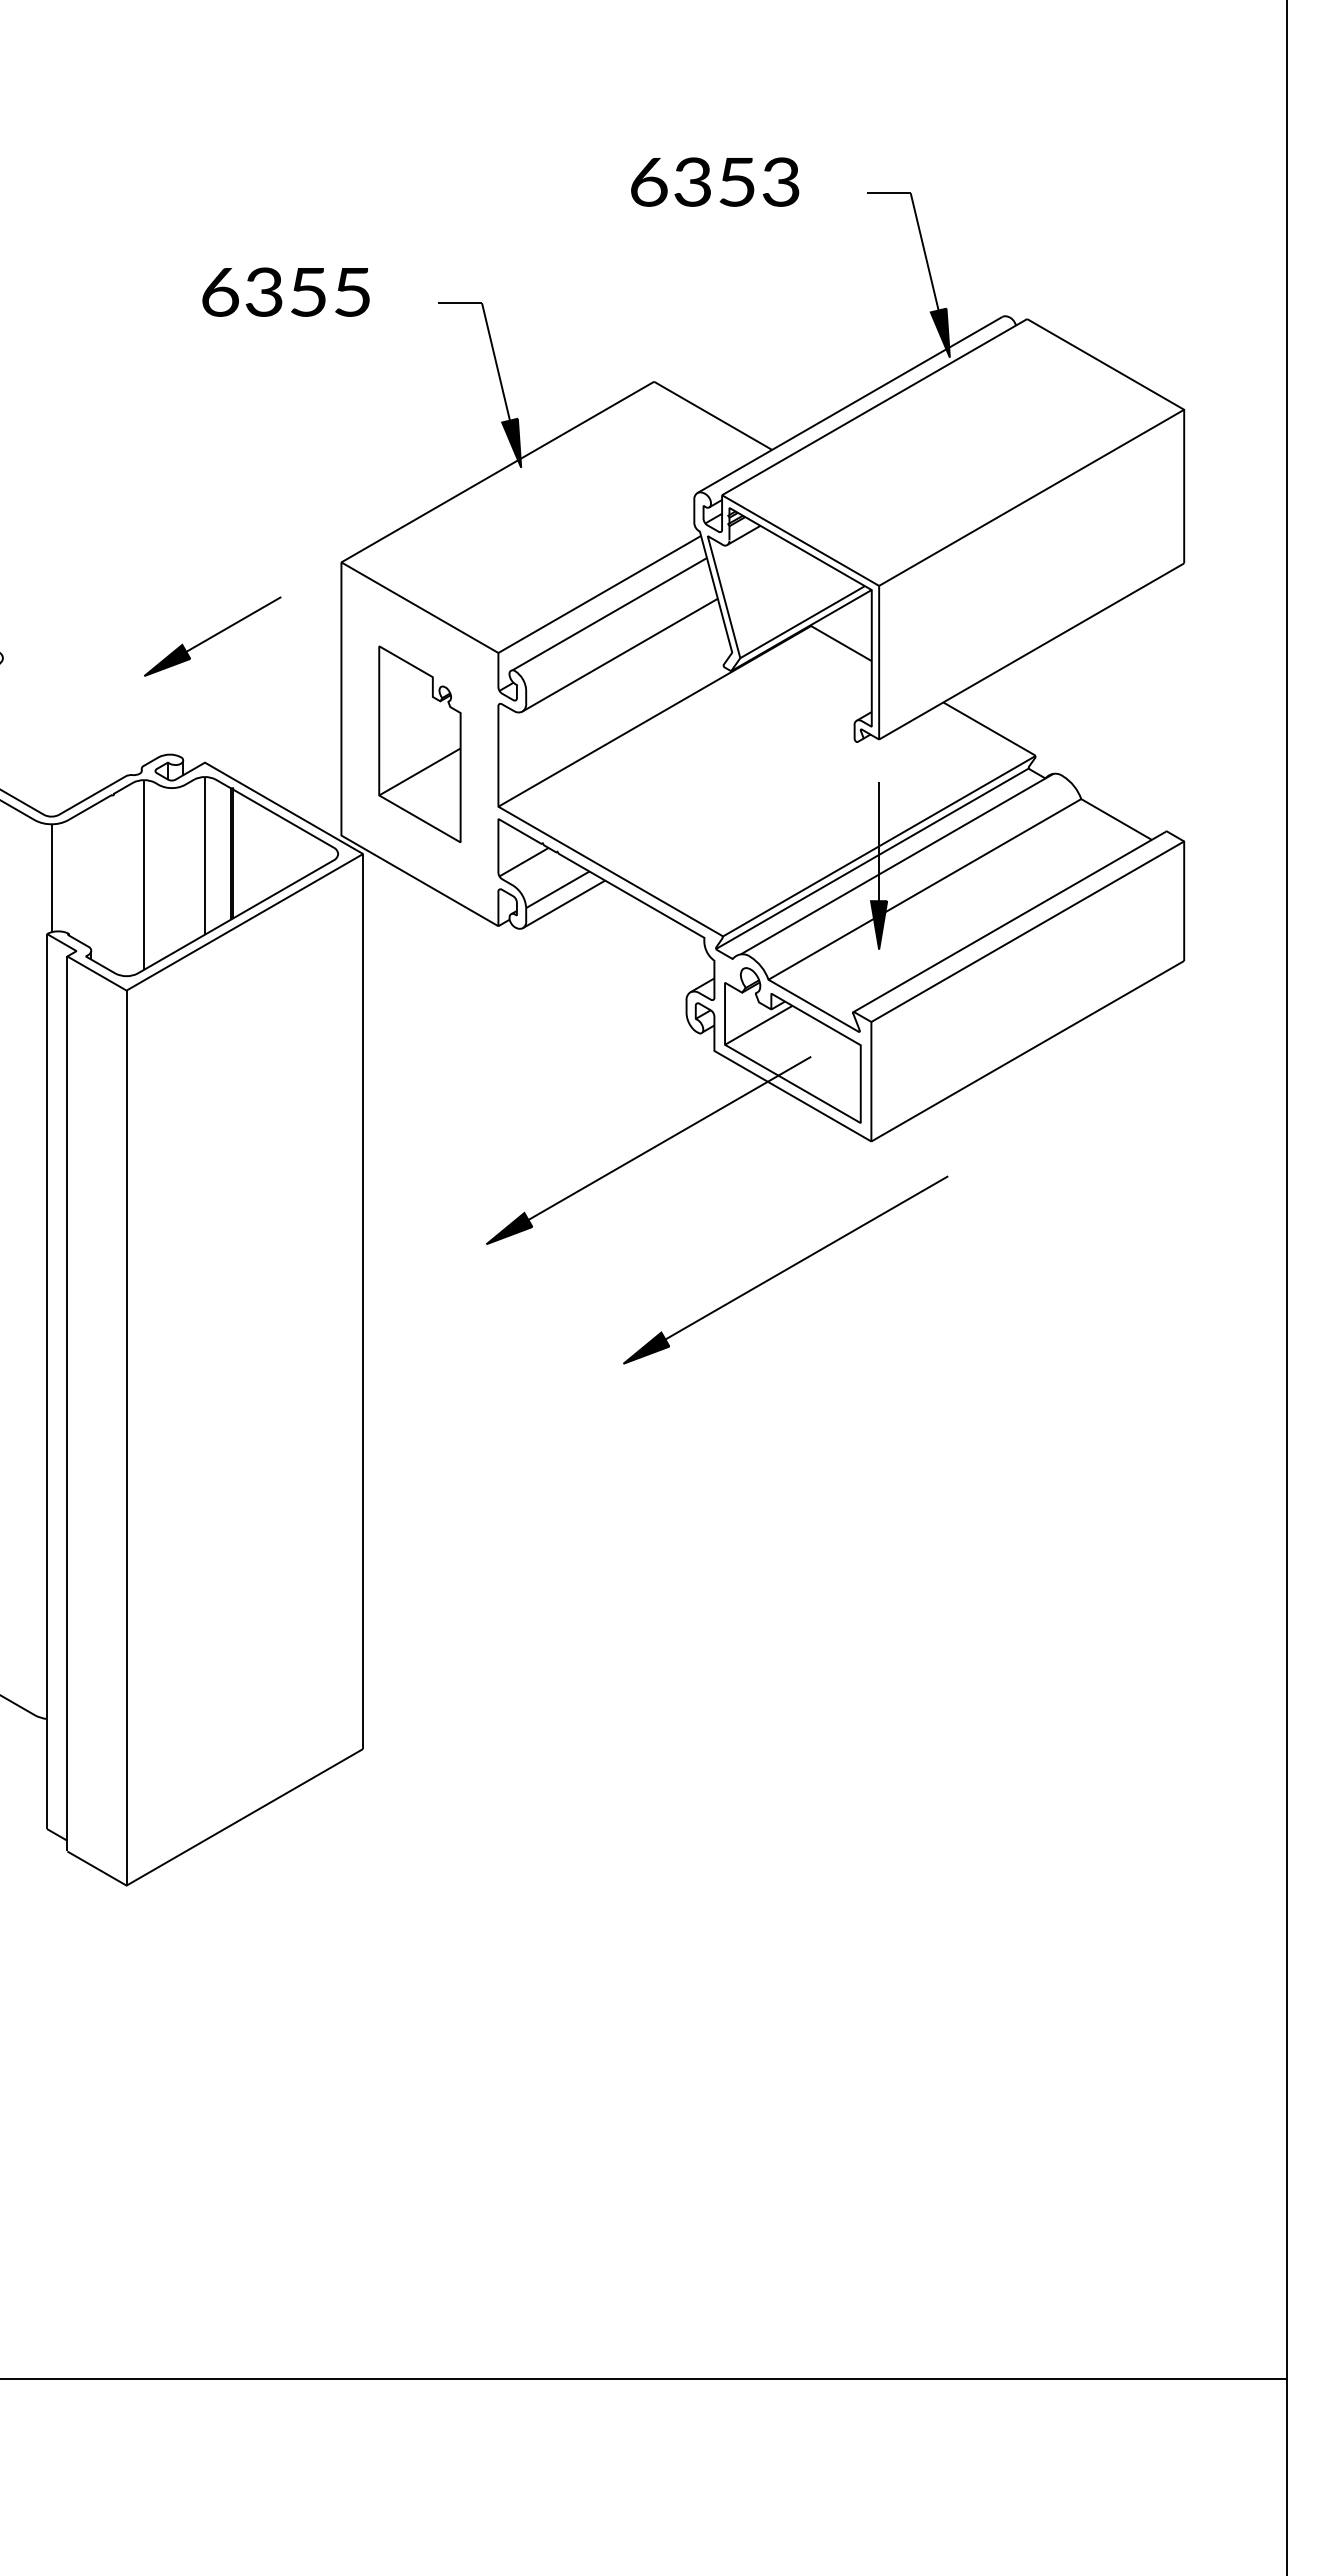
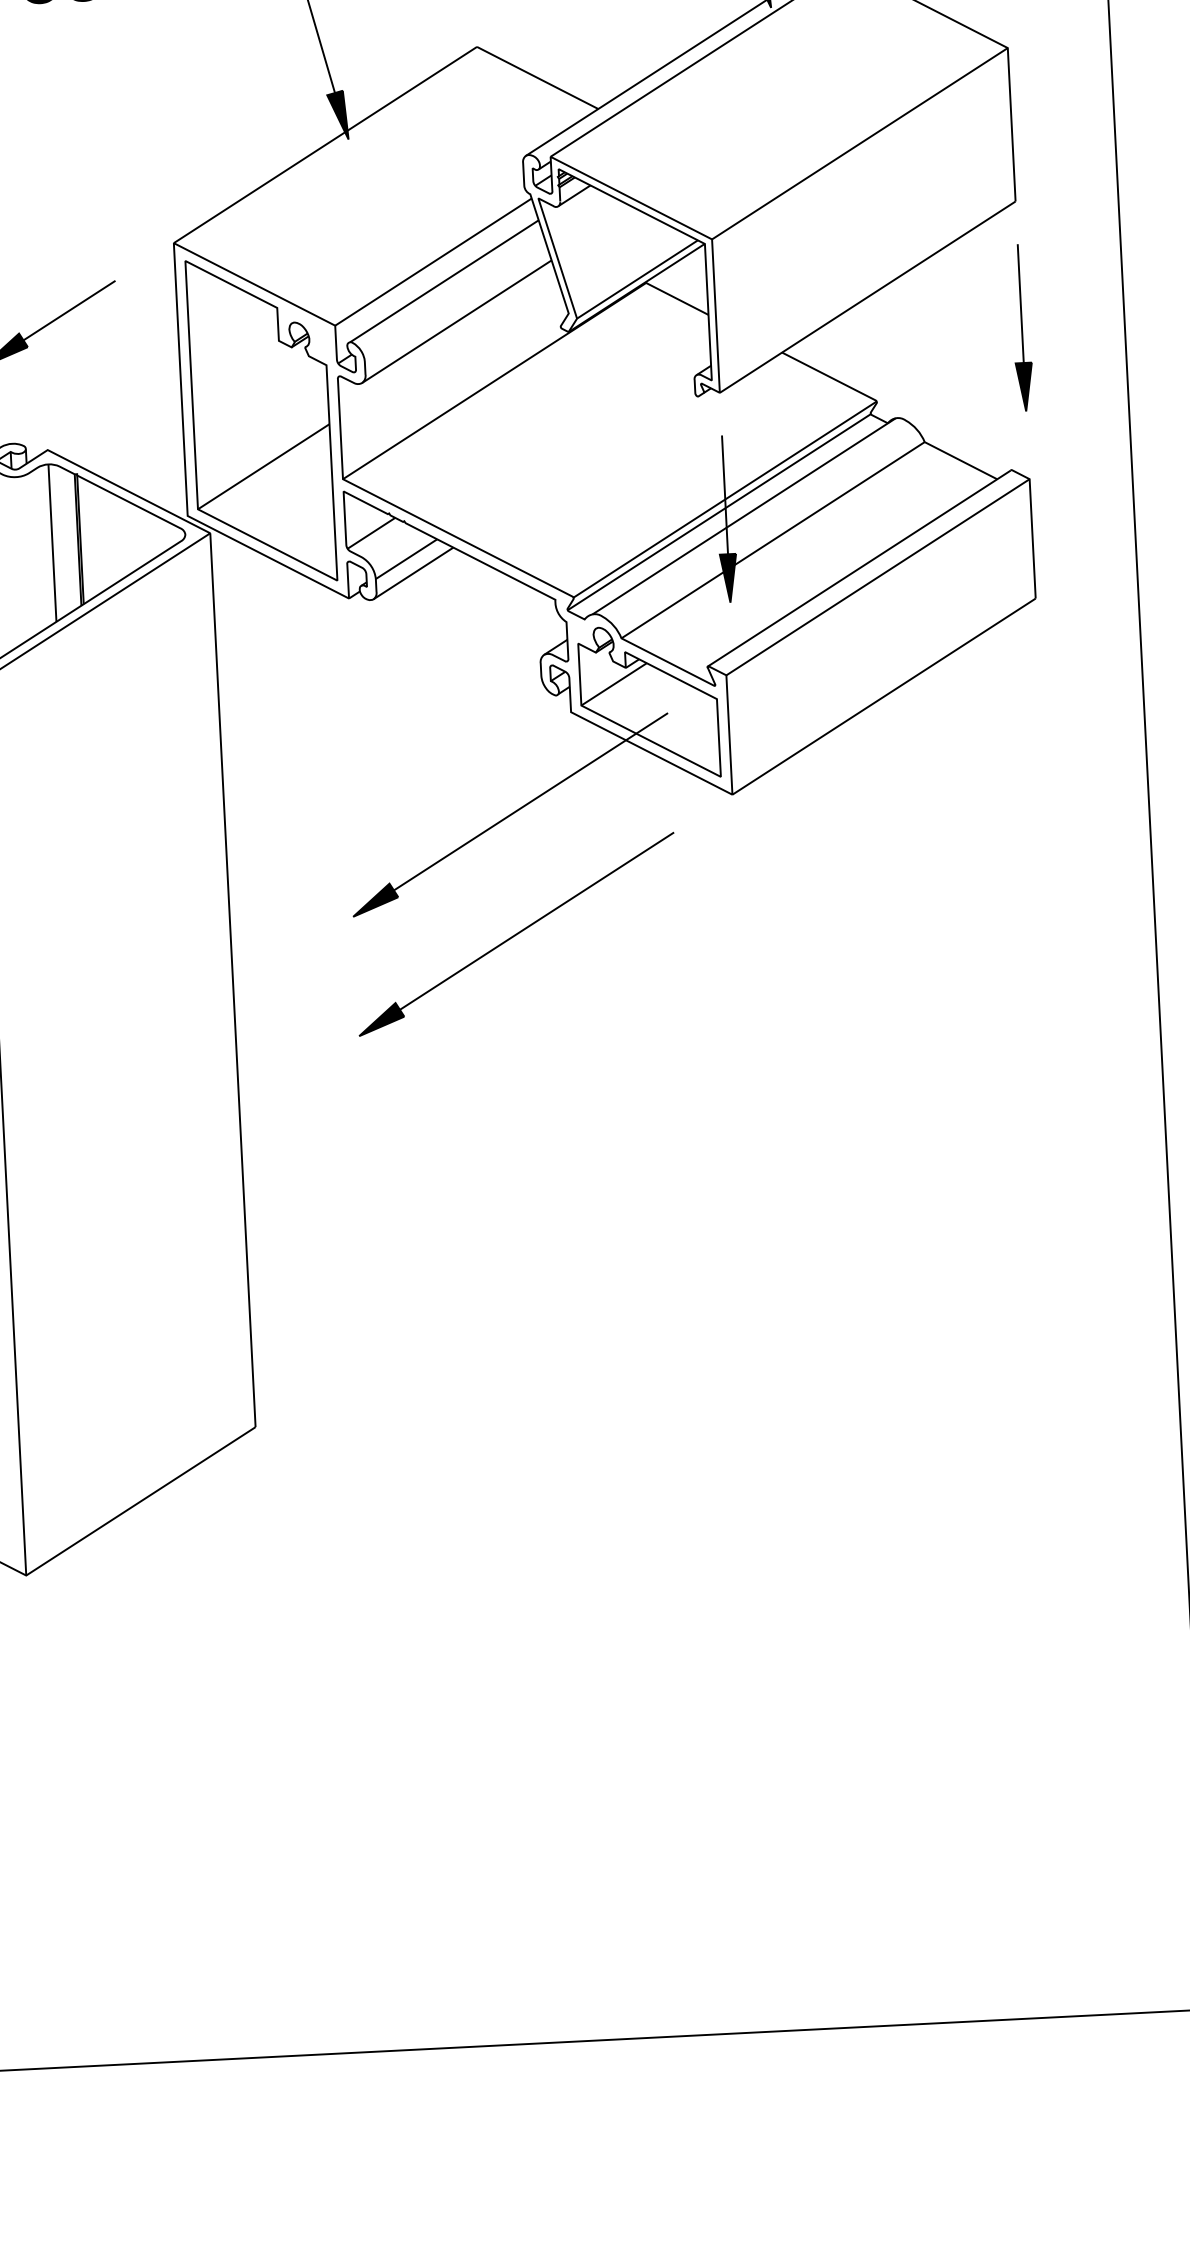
part: (1183, 689) -> (1021, 327), added
part: (419, 744) -> (261, 421), size x1.67
part: (785, 1269) -> (516, 933), moved

